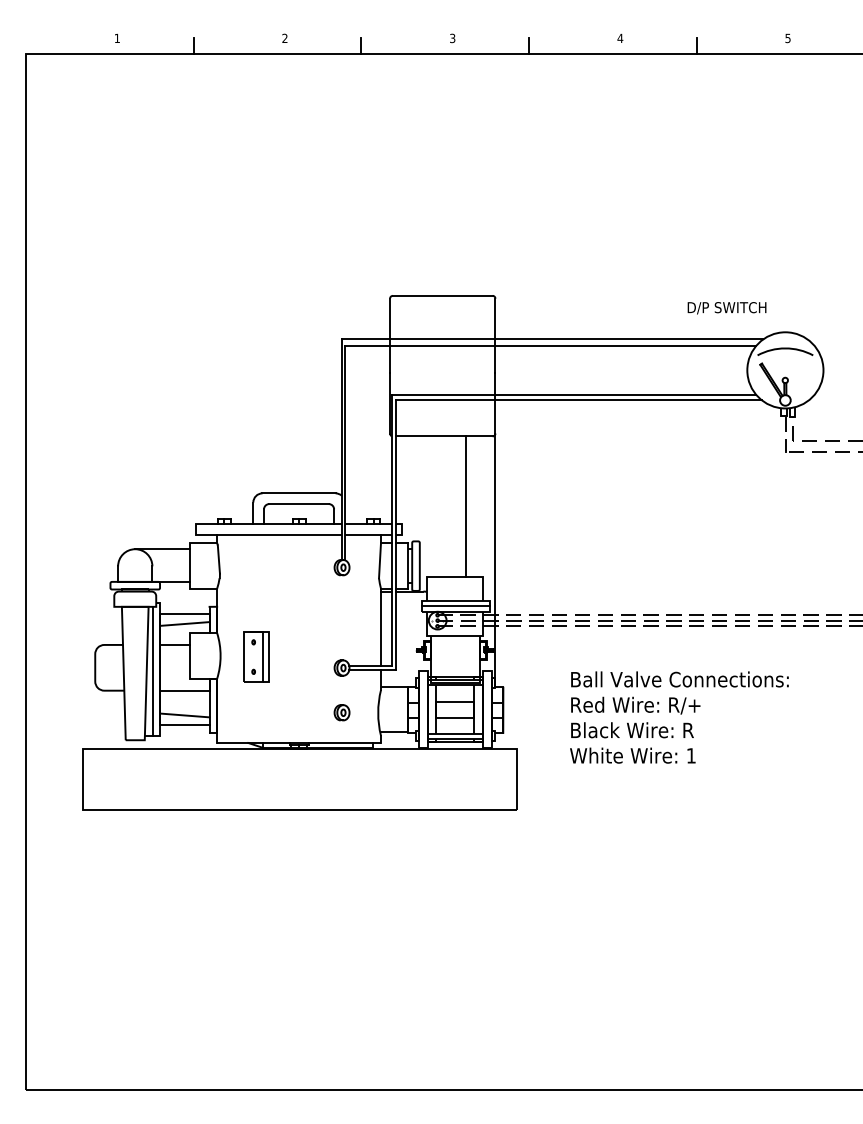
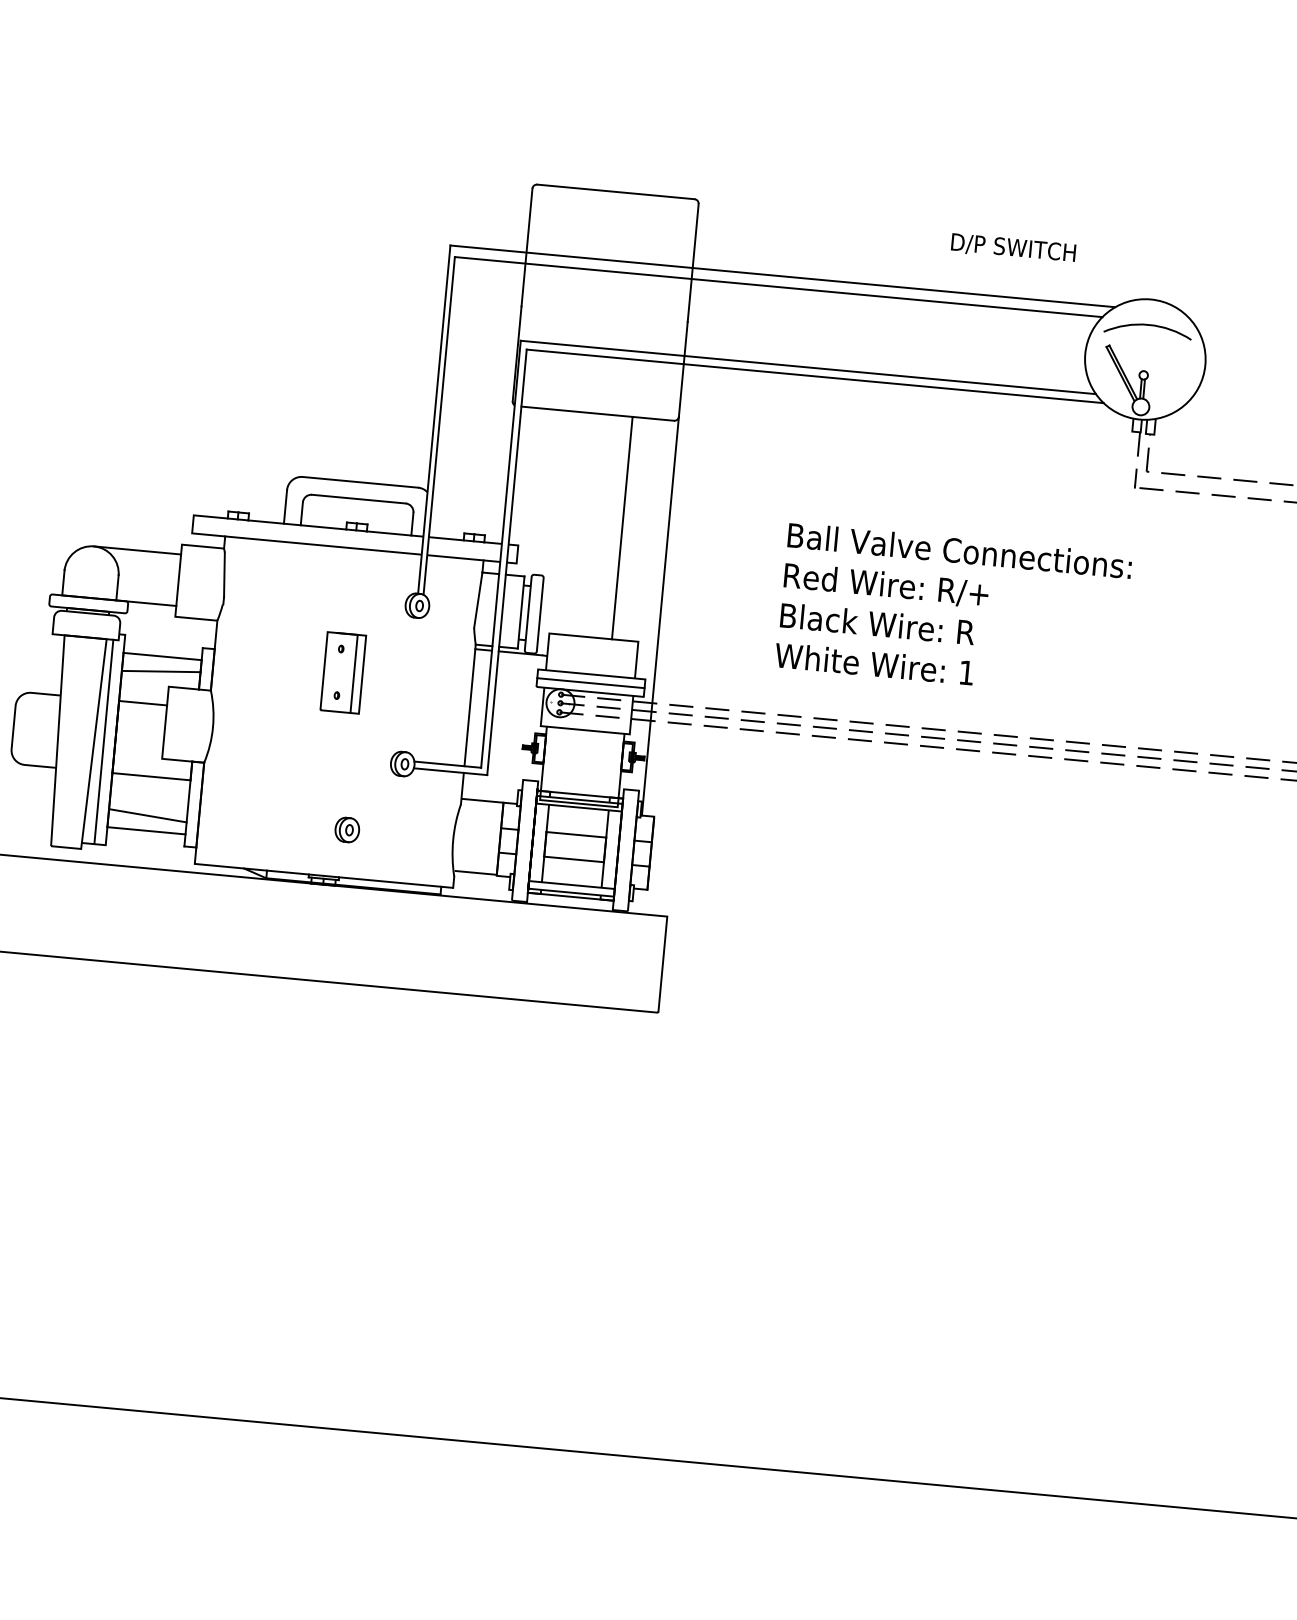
text: (726, 308) -> (1012, 248), moved
part: (256, 656) -> (343, 671), moved
part: (341, 712) -> (346, 829), moved
text: (679, 717) -> (953, 610), moved

